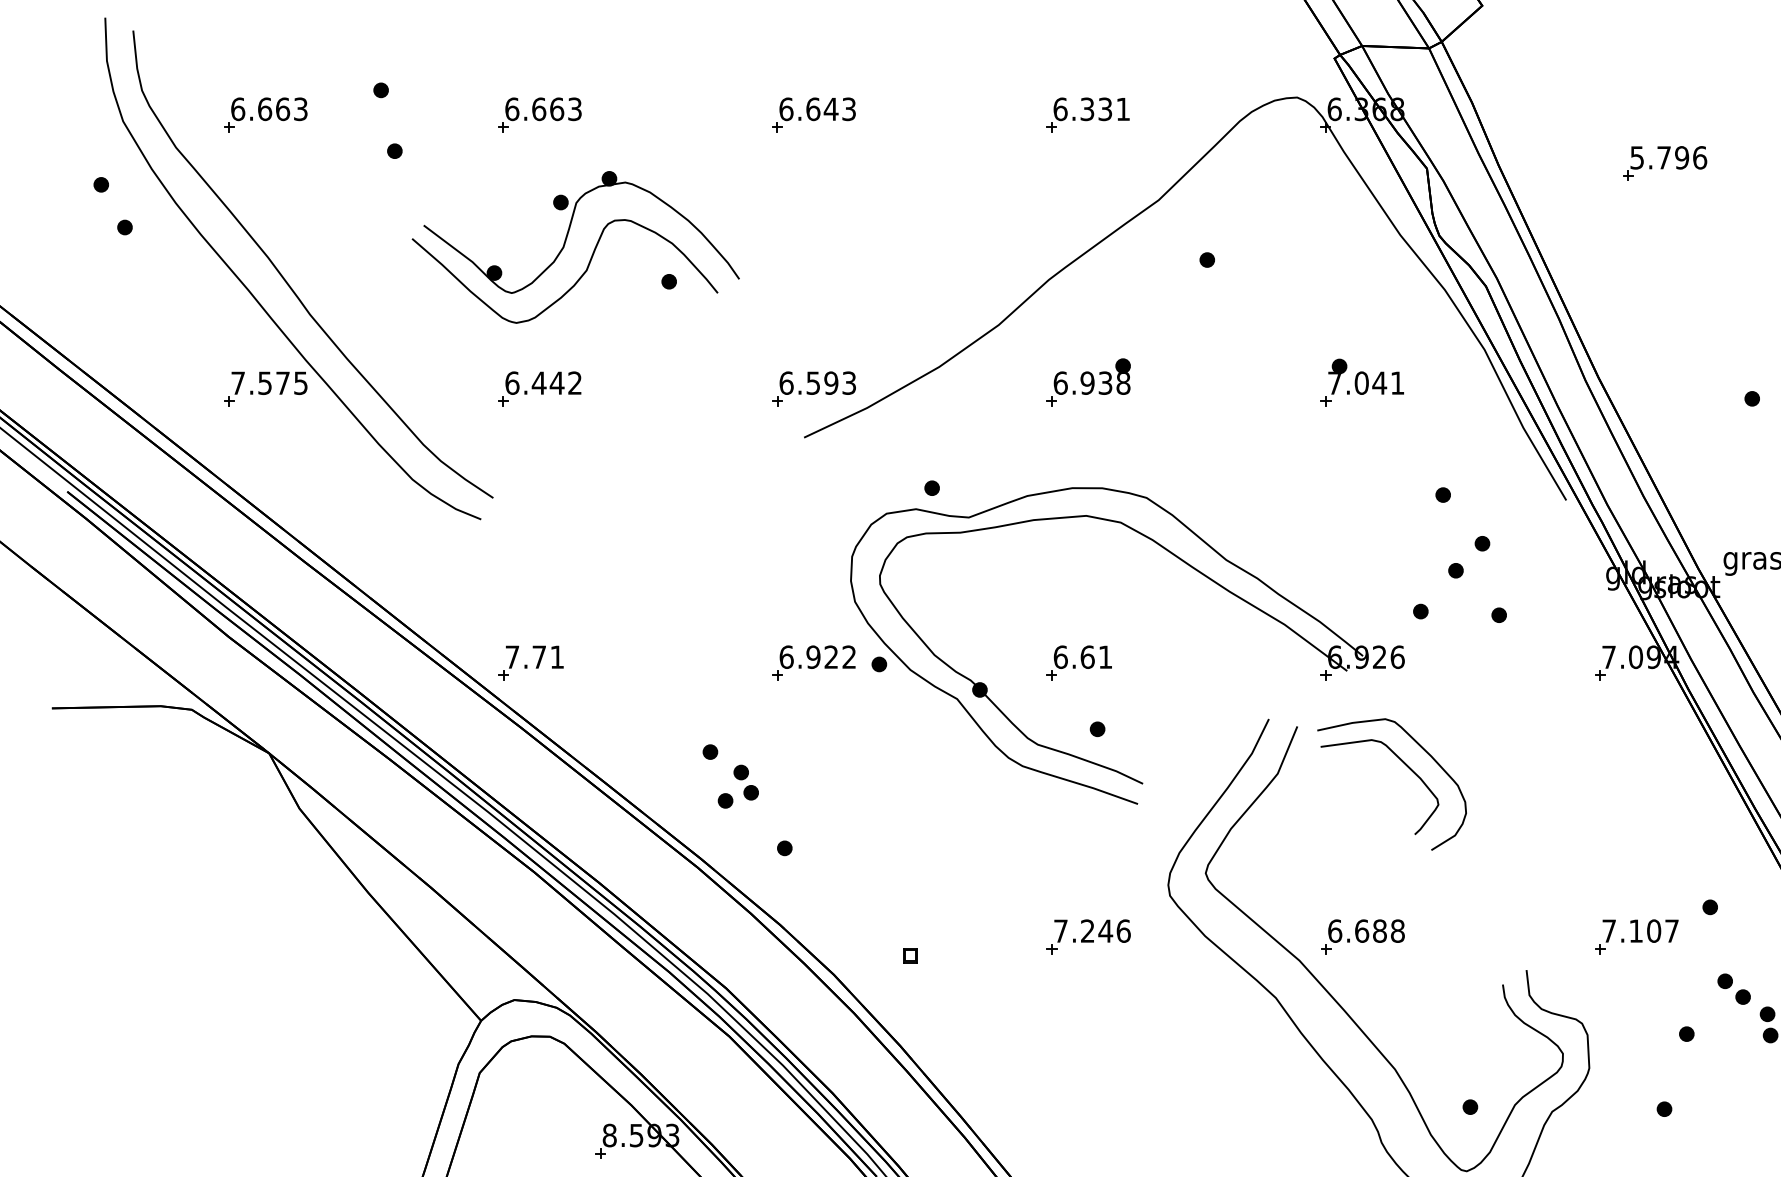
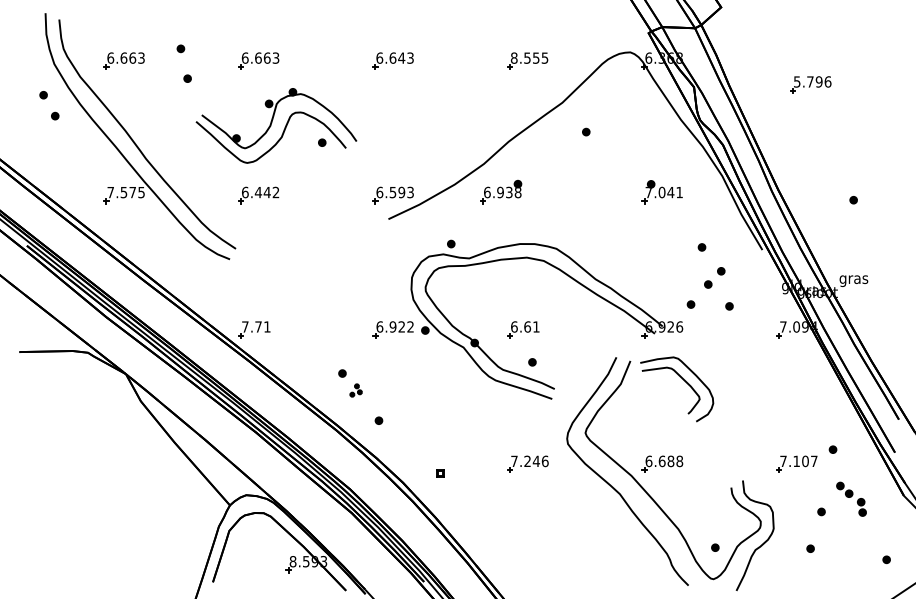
text: (1091, 107) -> (529, 57), 6.331 -> 8.555
part: (1089, 381) -> (501, 191), moved
part: (736, 786) -> (355, 390), size x0.6

